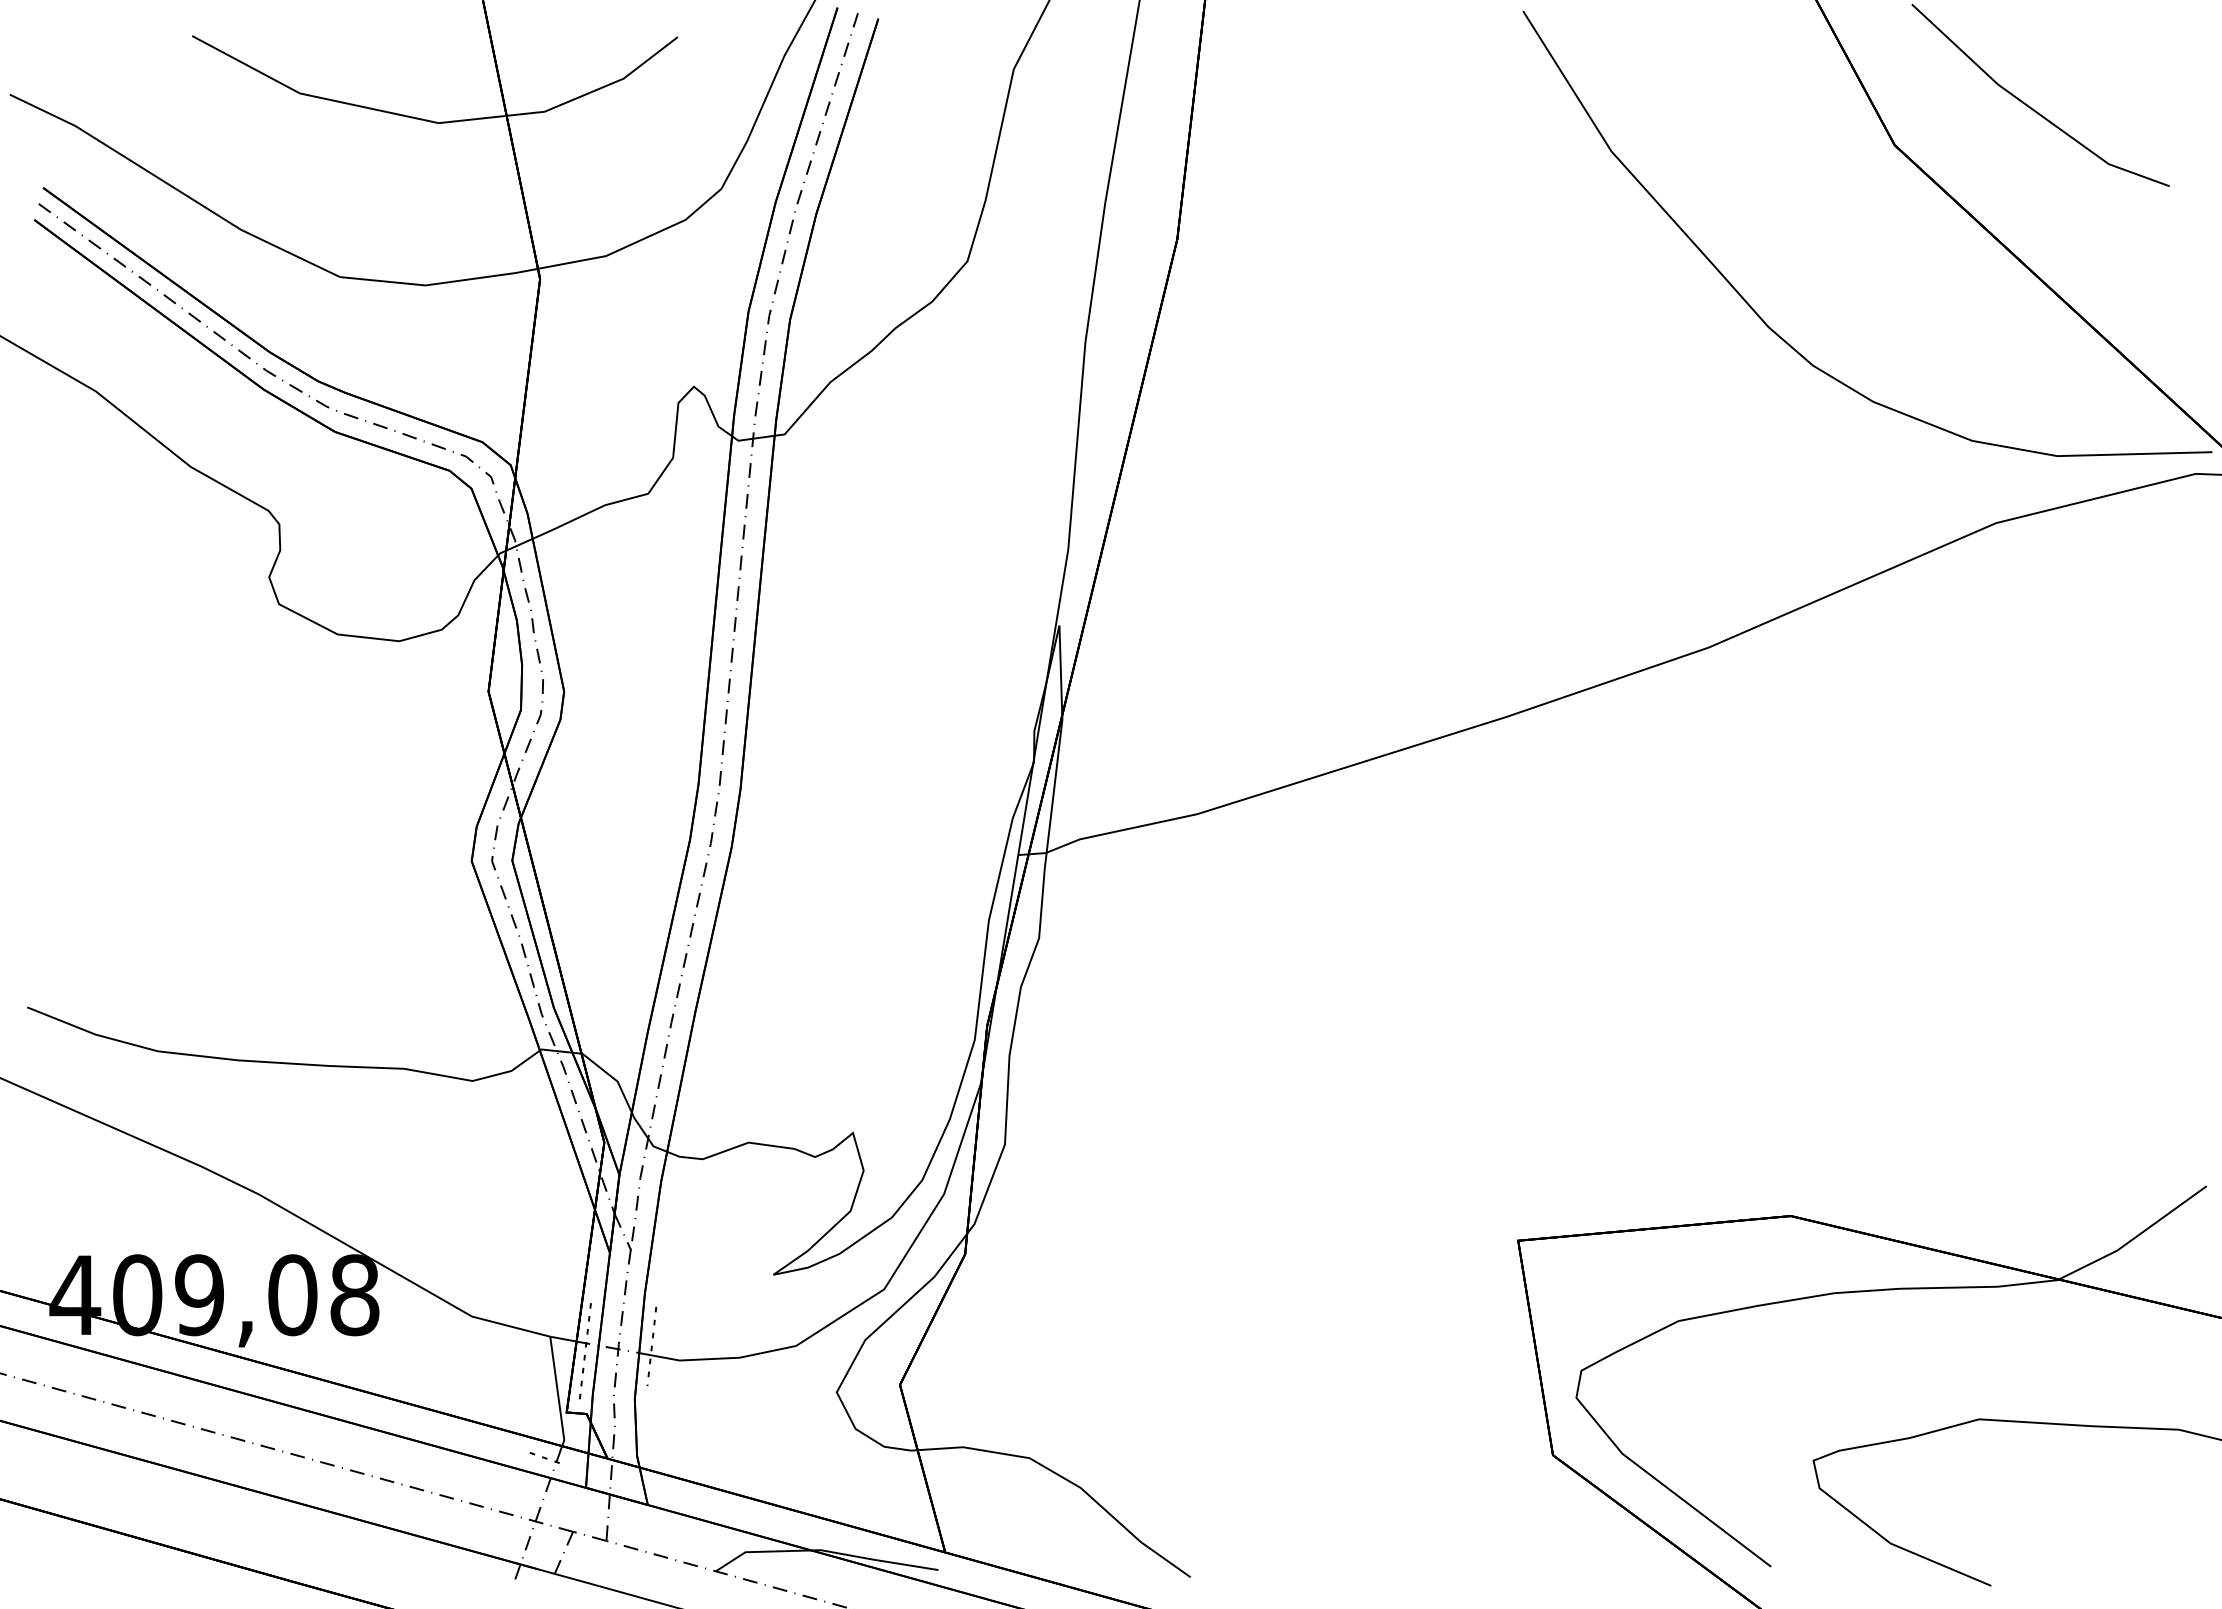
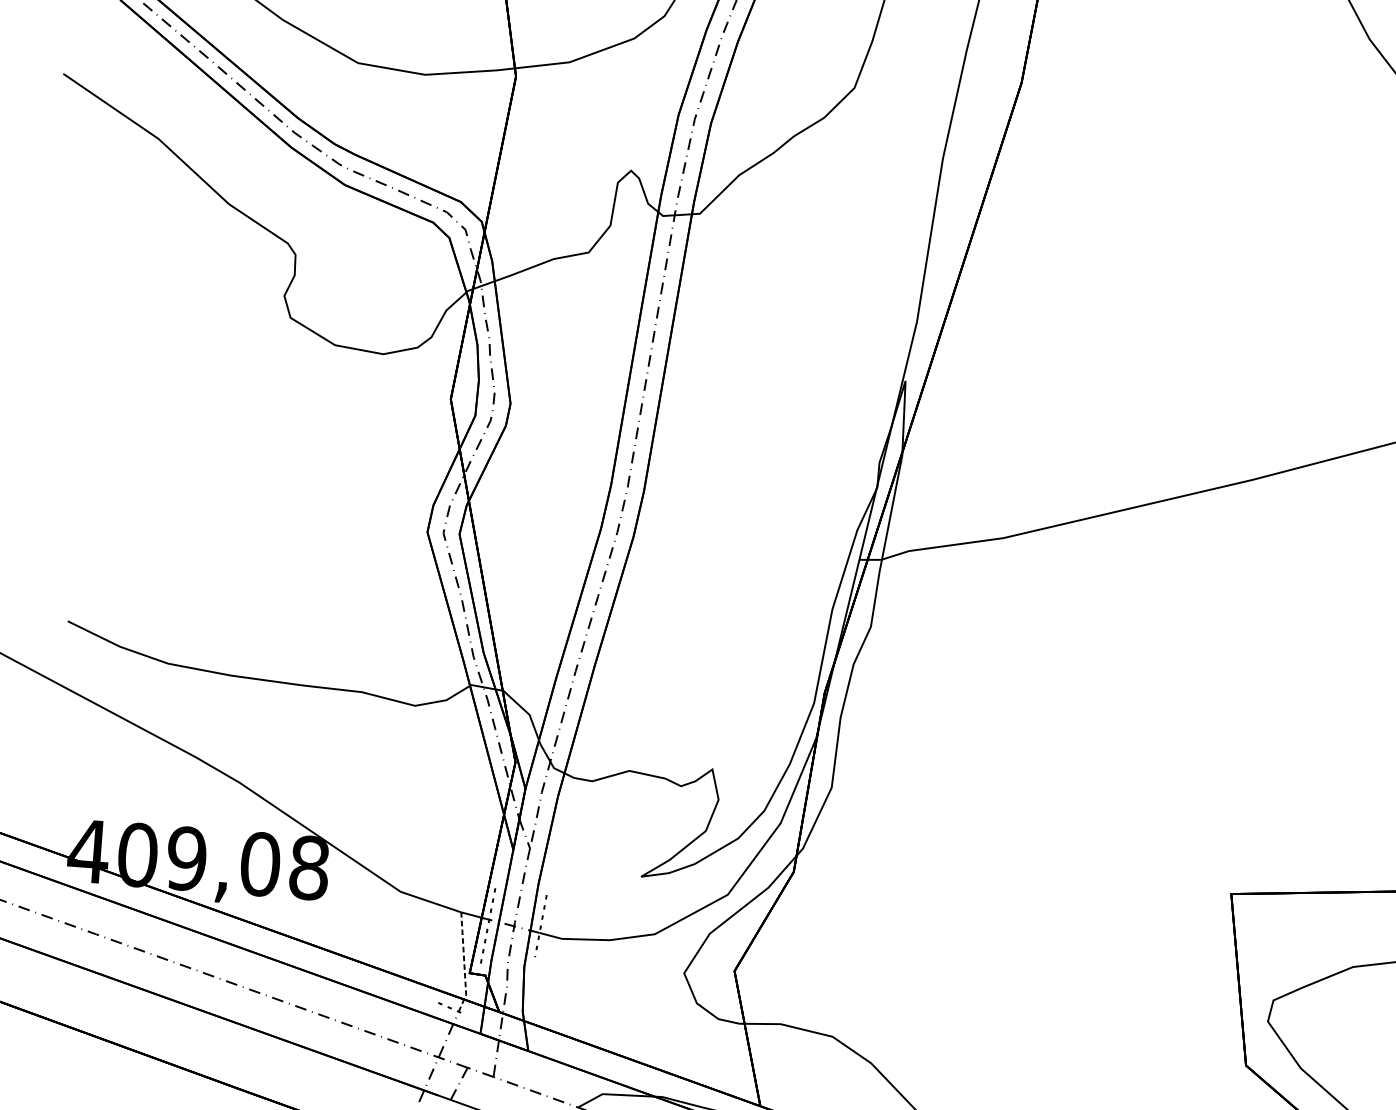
line: (558, 1400) -> (463, 963), solid -> dashed

